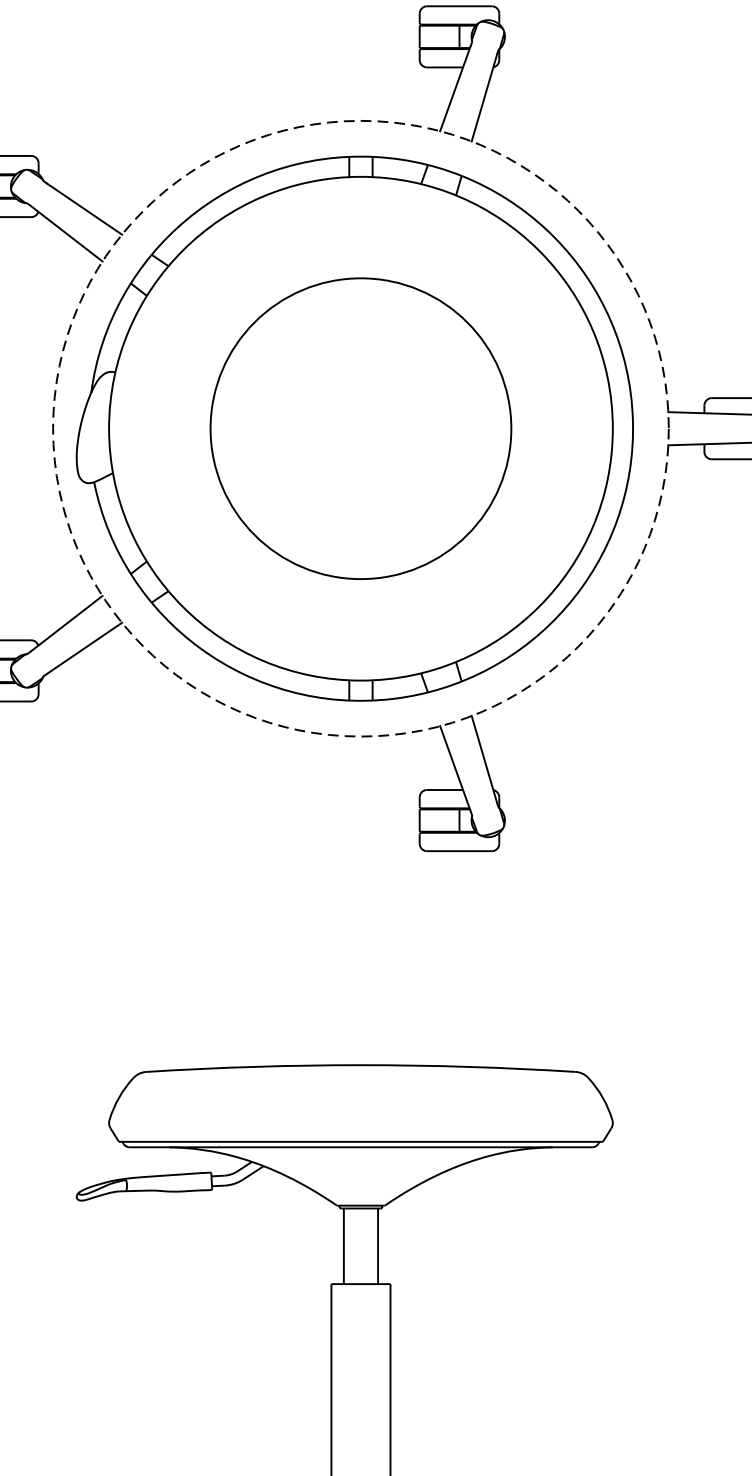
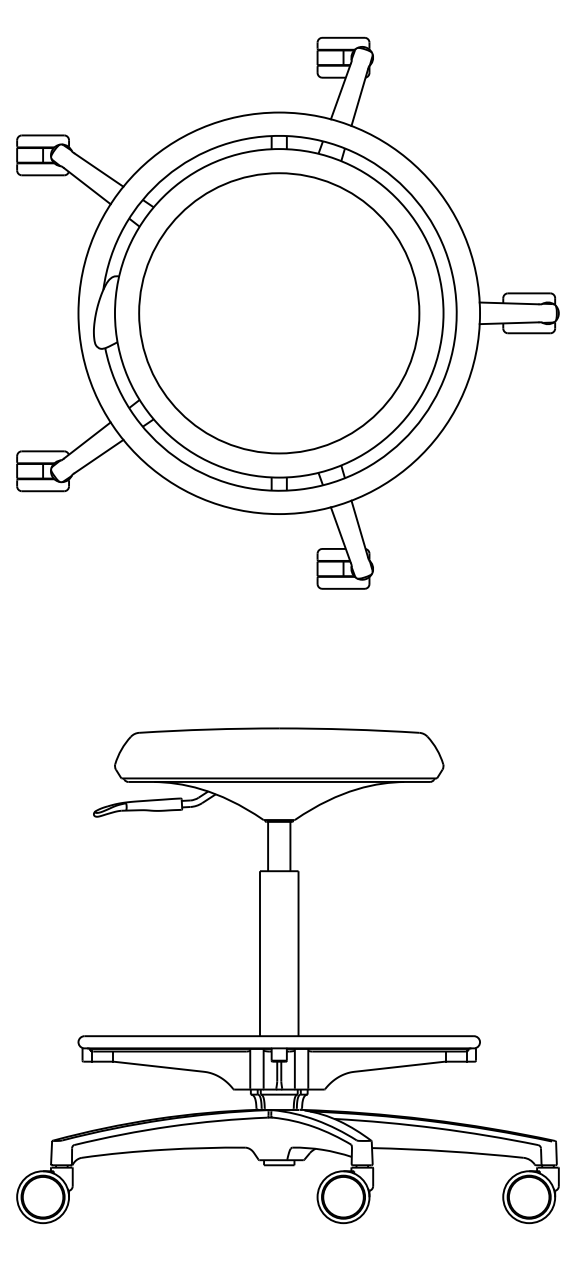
circle: (361, 428) -> (279, 313), dashed -> solid
circle: (361, 428) -> (279, 313), size x1.43

